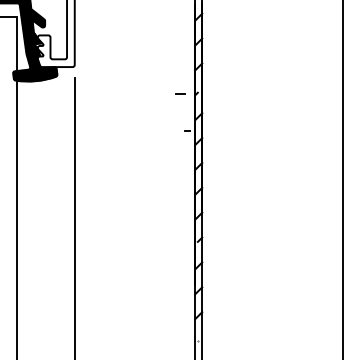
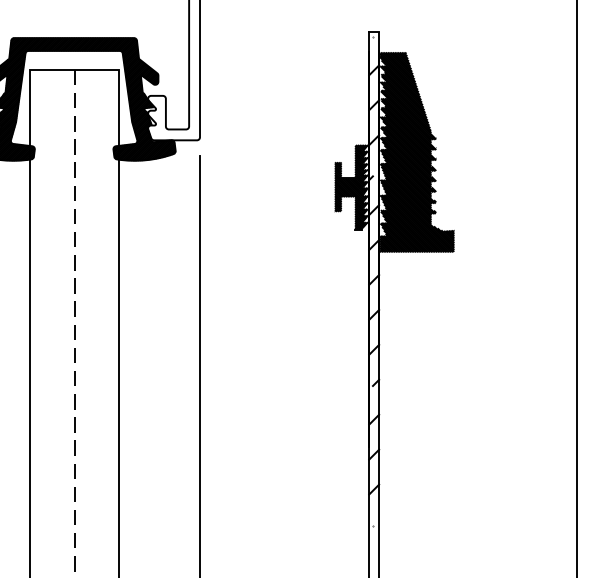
hatch: (229, 75) -> (417, 152), added
hatch: (182, 100) -> (351, 187), added

